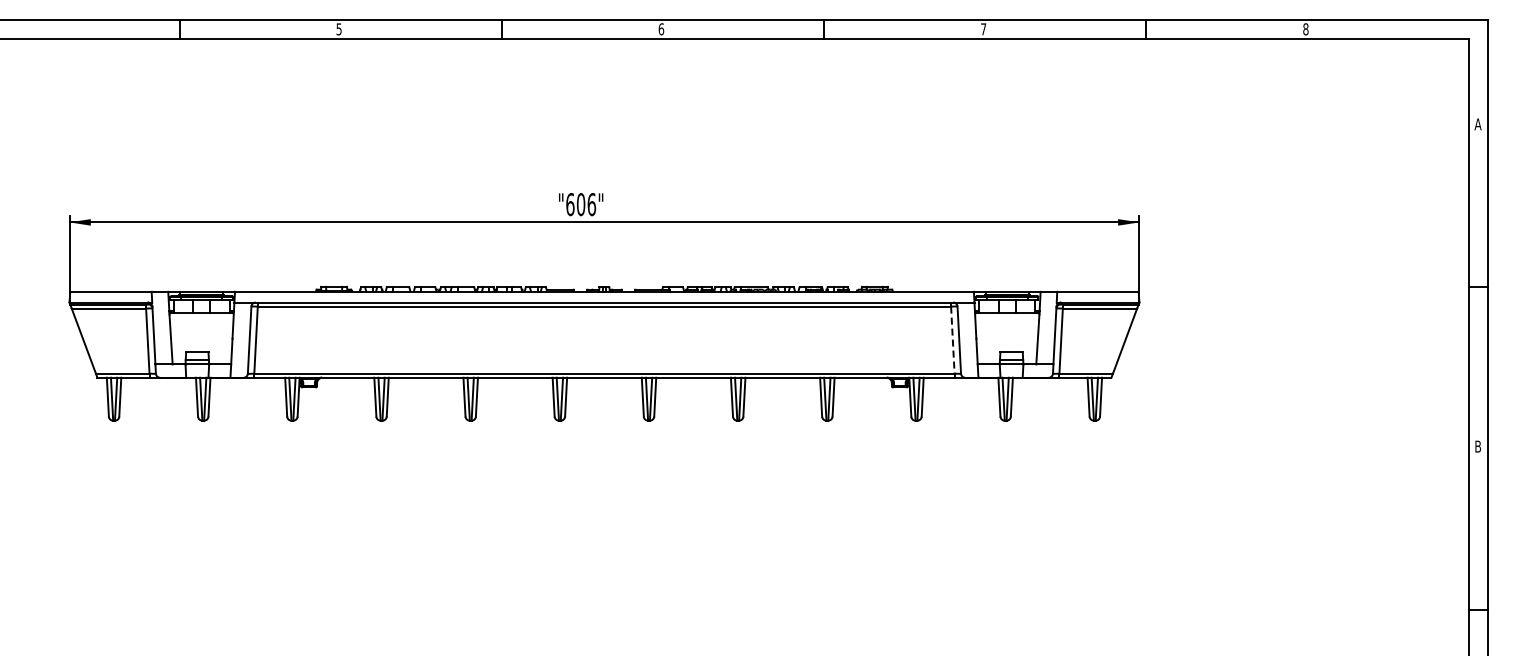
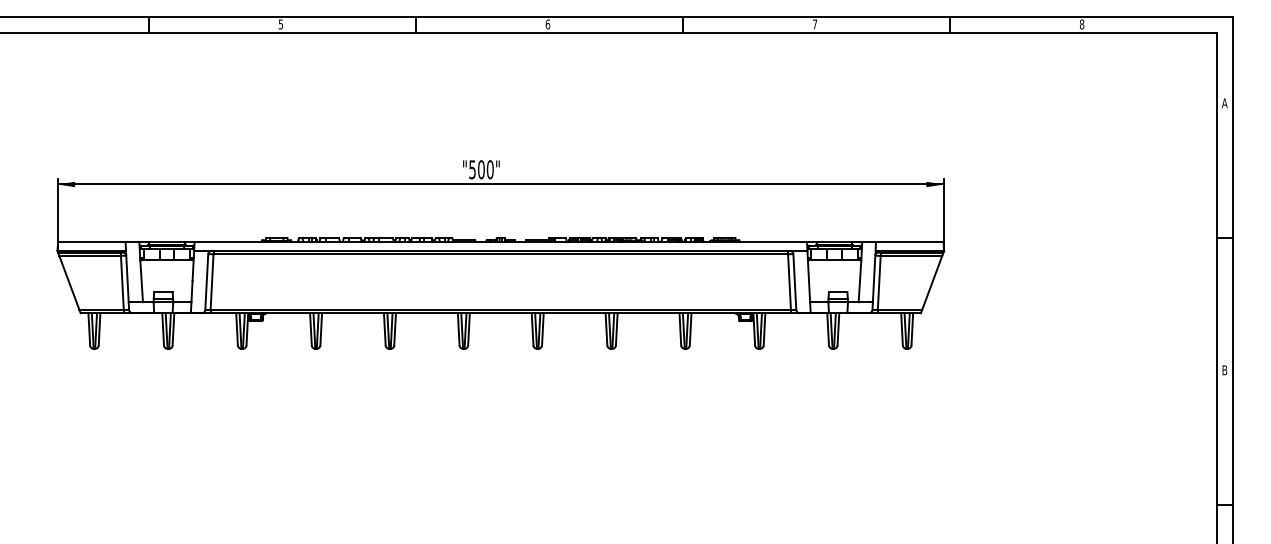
text: (581, 204) -> (481, 169), "606" -> "500"
line: (952, 340) -> (789, 282), dashed -> solid

